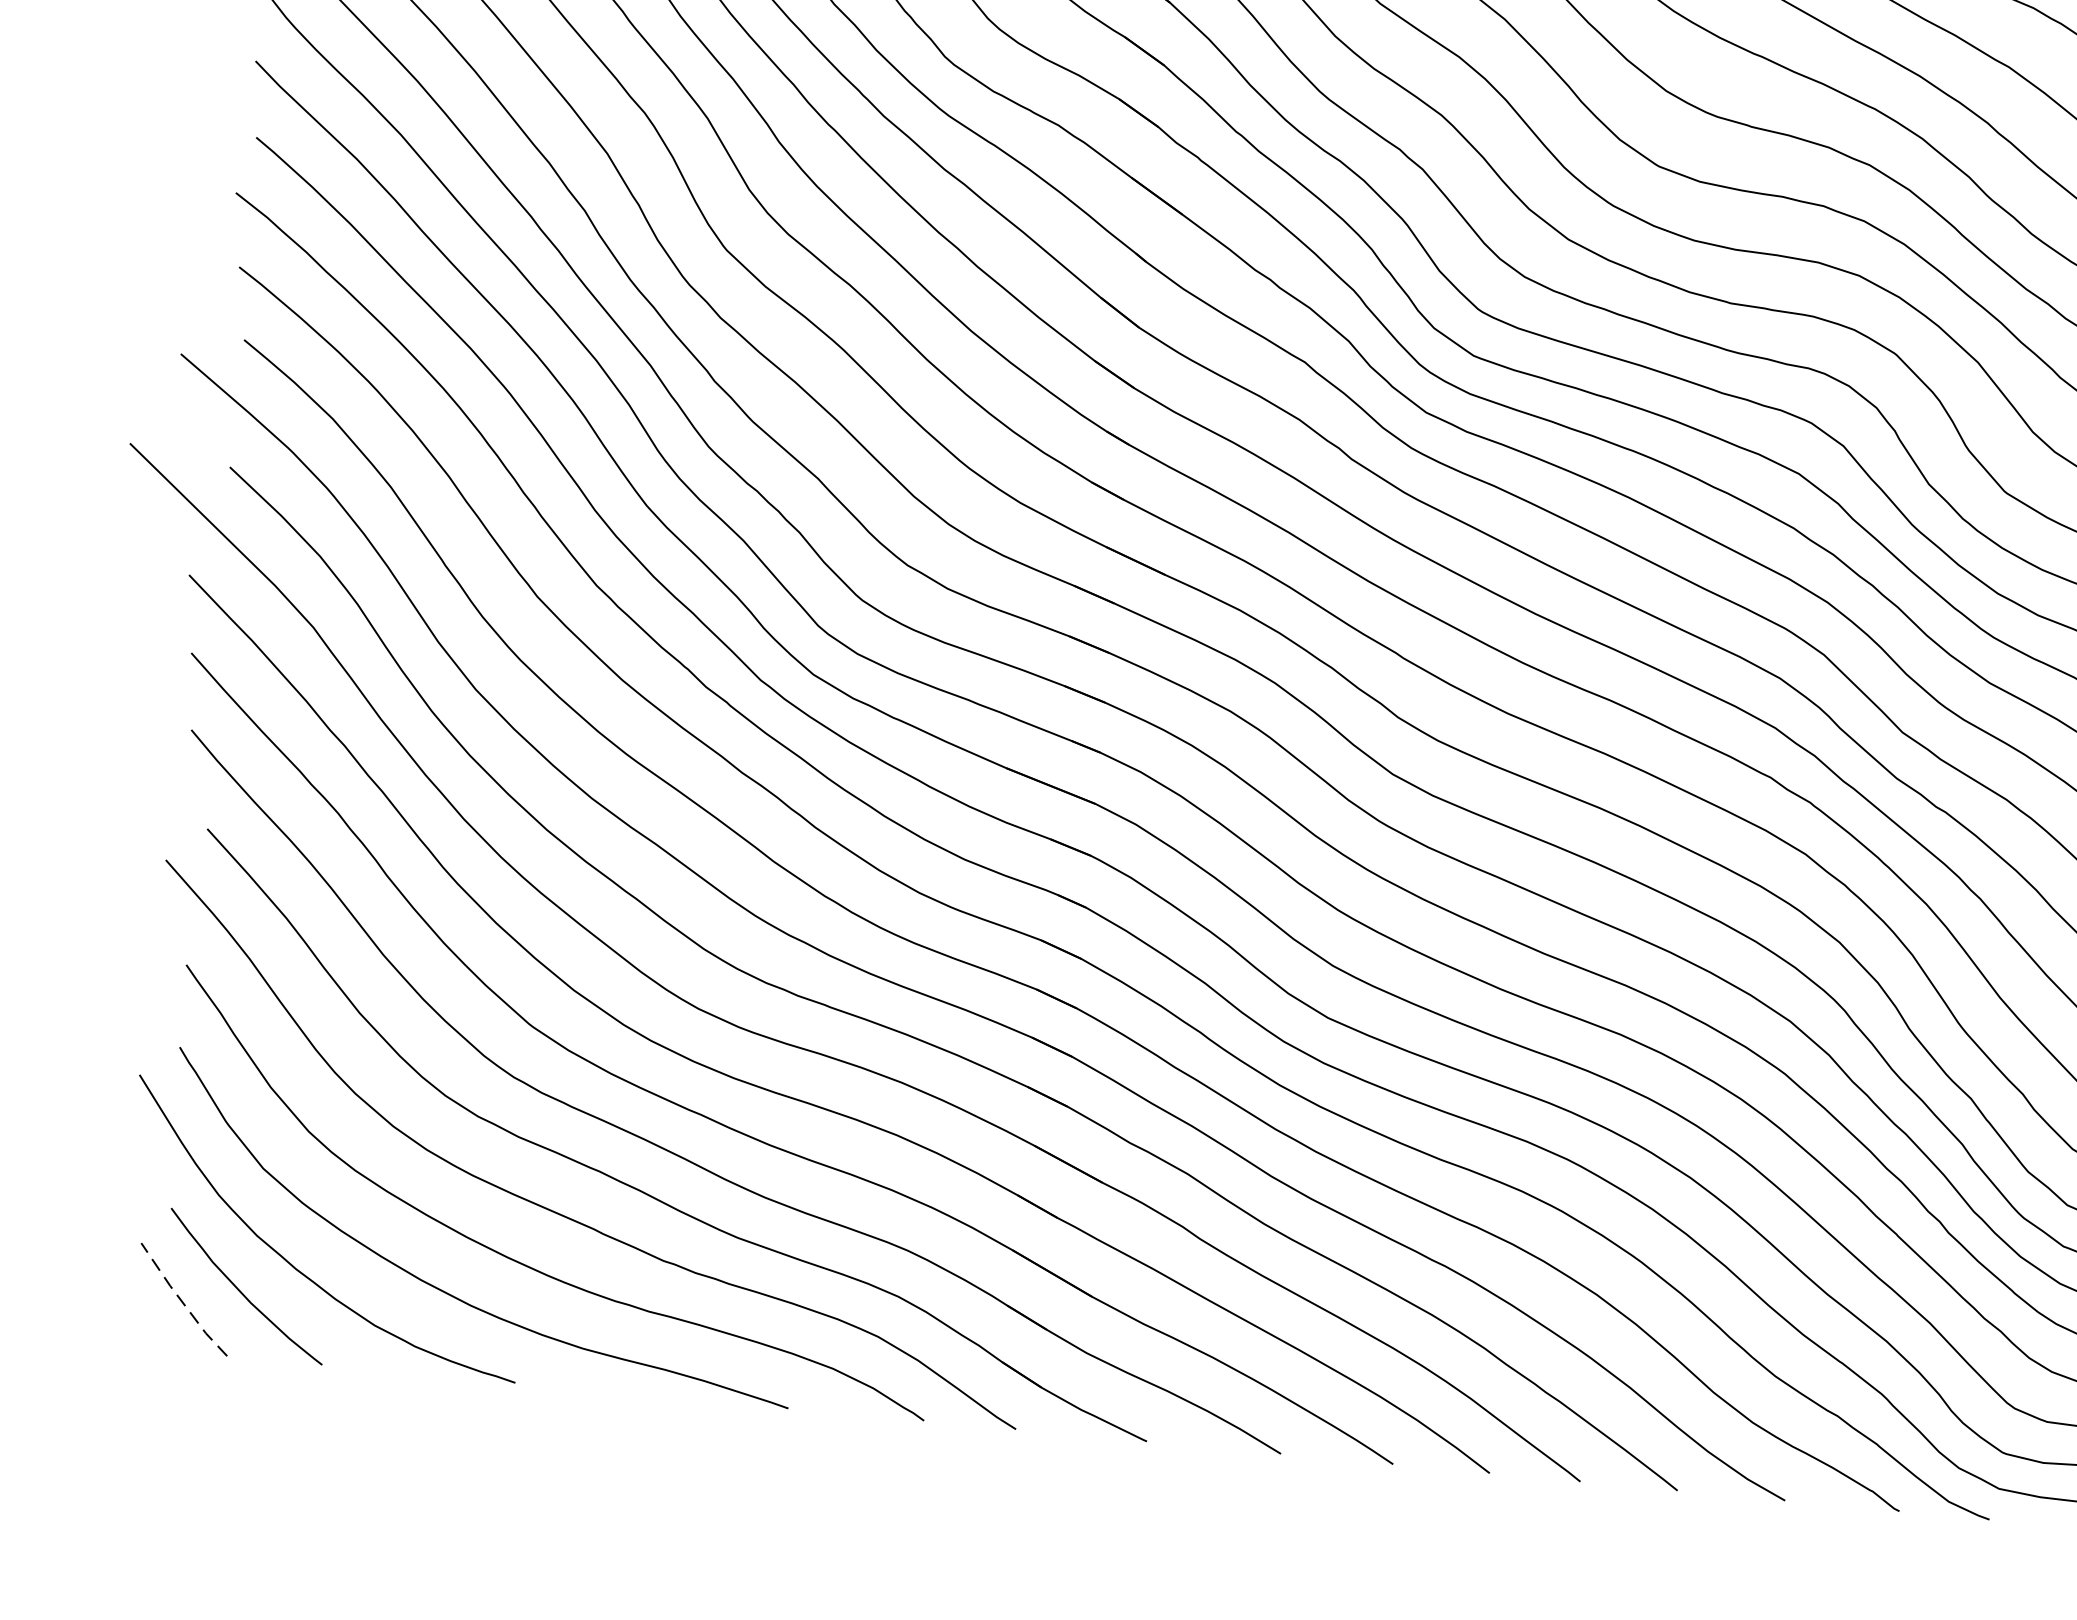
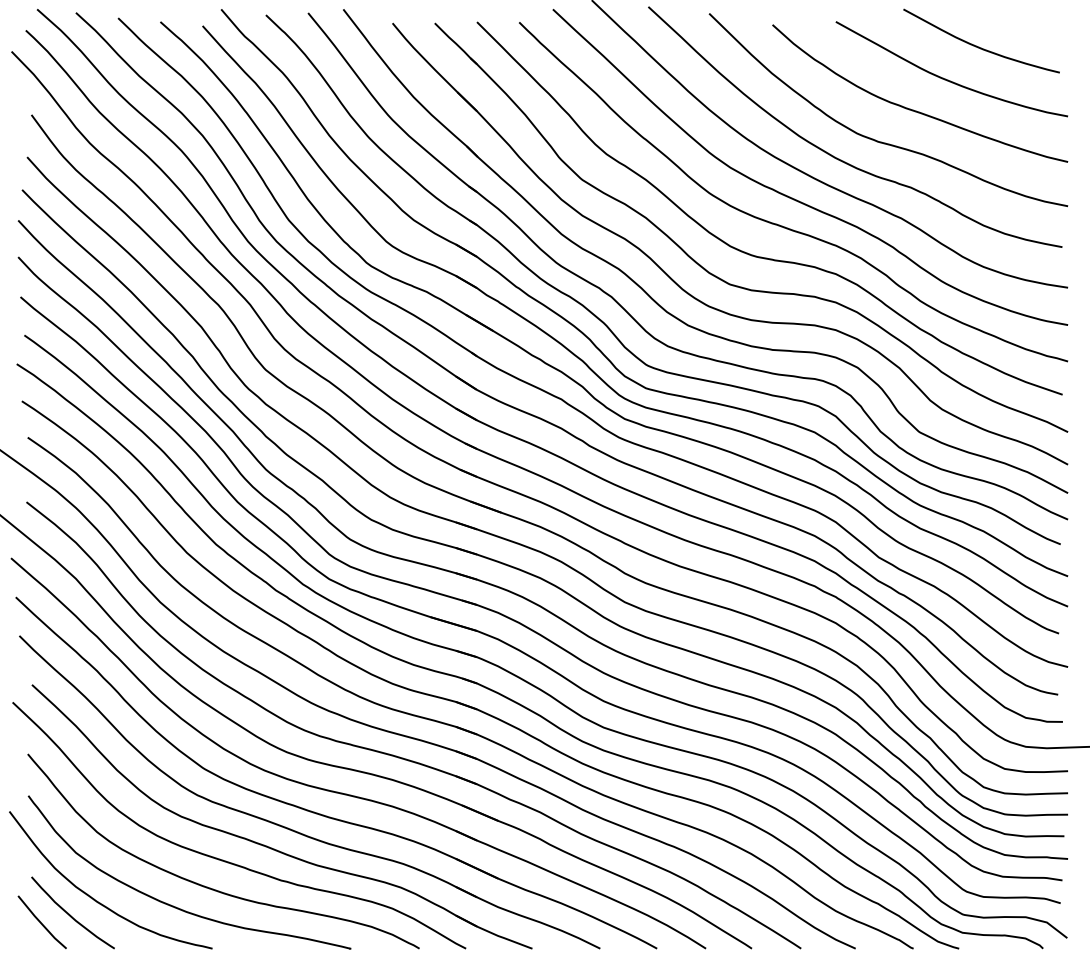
line: (180, 1299) -> (40, 922), dashed -> solid

